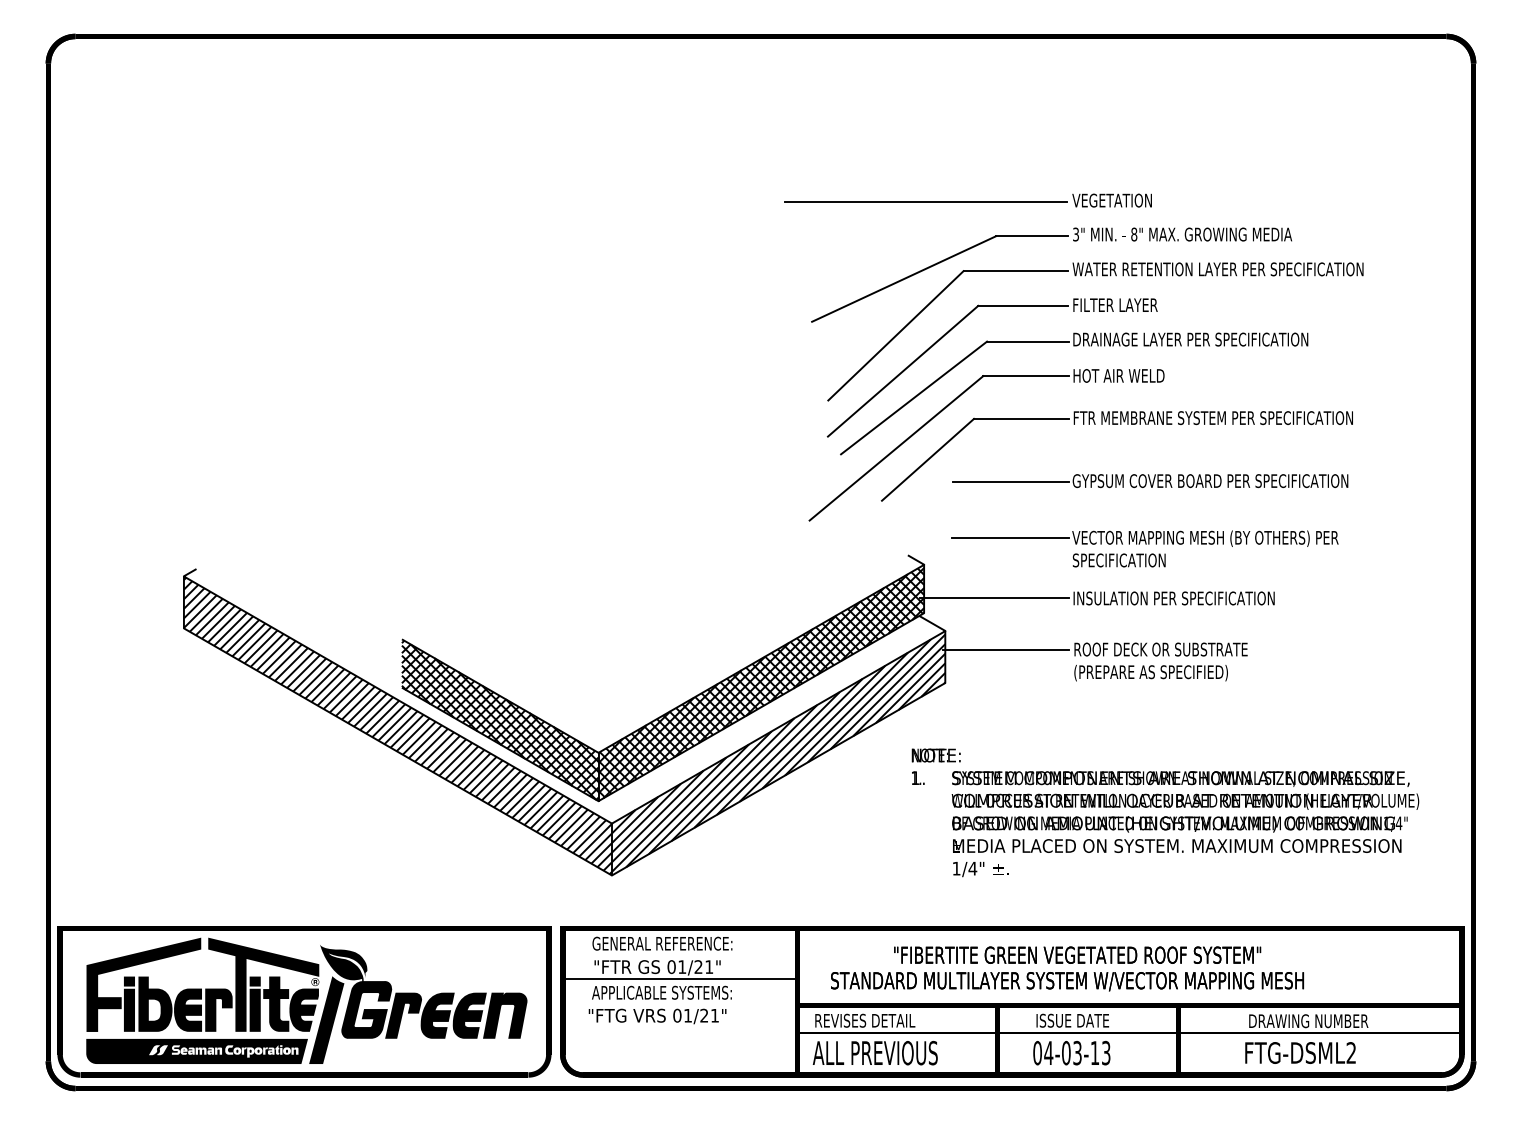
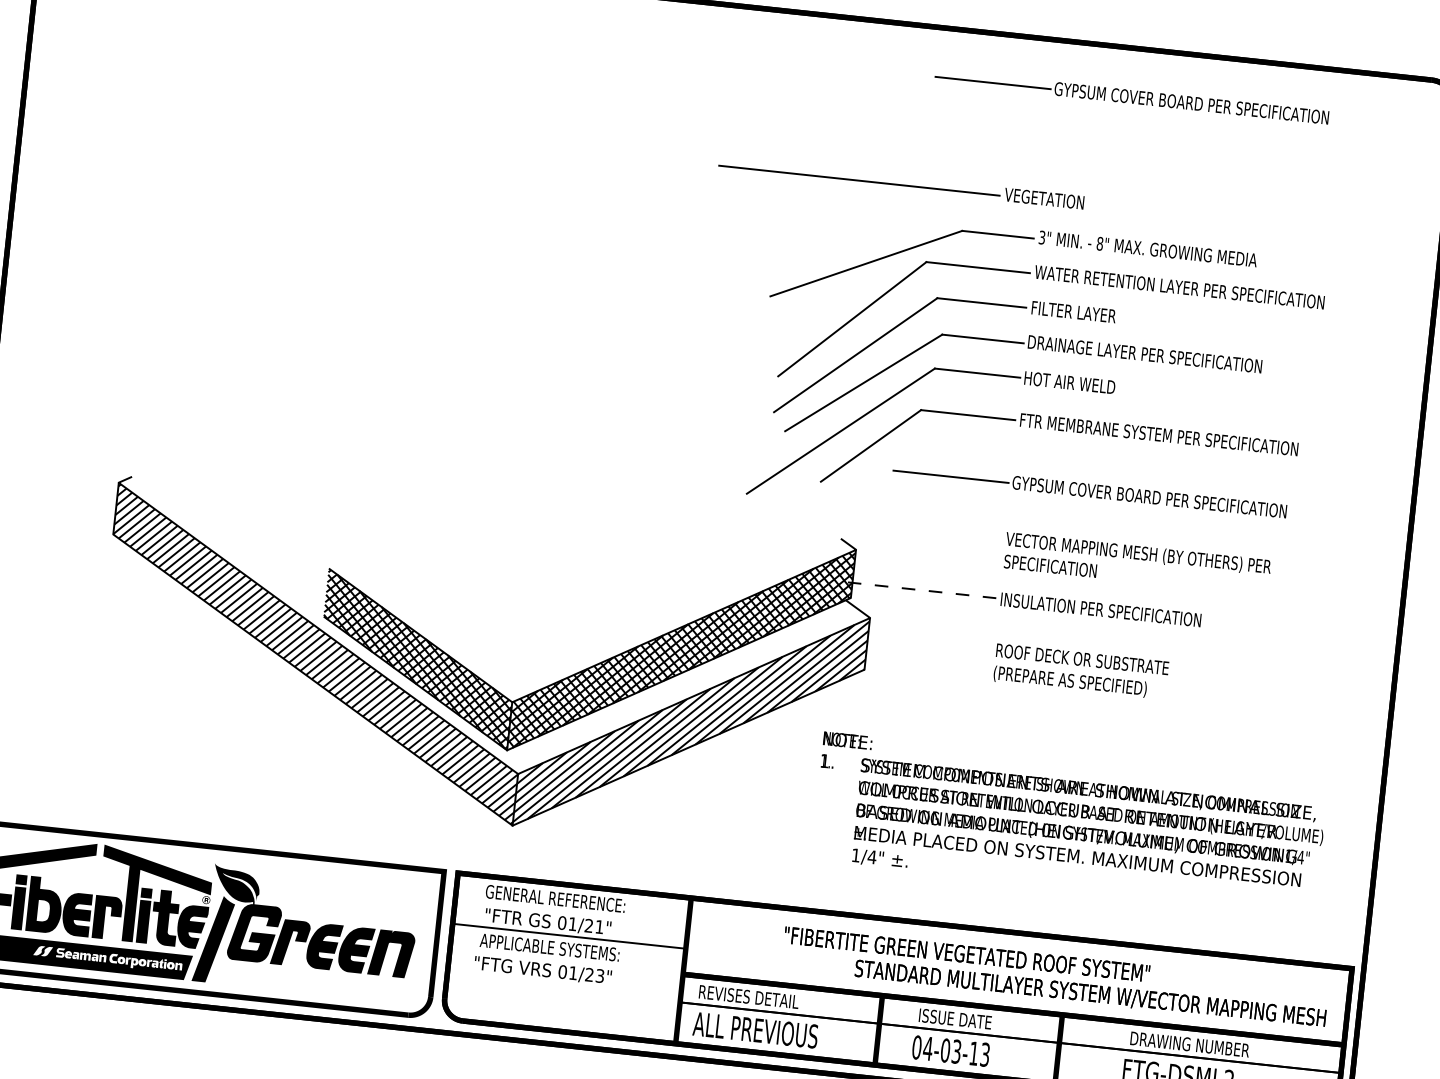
part: (1150, 85) -> (1132, 97), added
part: (967, 200) -> (900, 183), moved
line: (1010, 537) -> (944, 531), removed
line: (994, 597) -> (922, 589), solid -> dashed
line: (1005, 650) -> (927, 643), removed
text: (1067, 981) -> (1090, 994), moved
text: (714, 1015) -> (599, 975), 01/21" -> 01/23"

